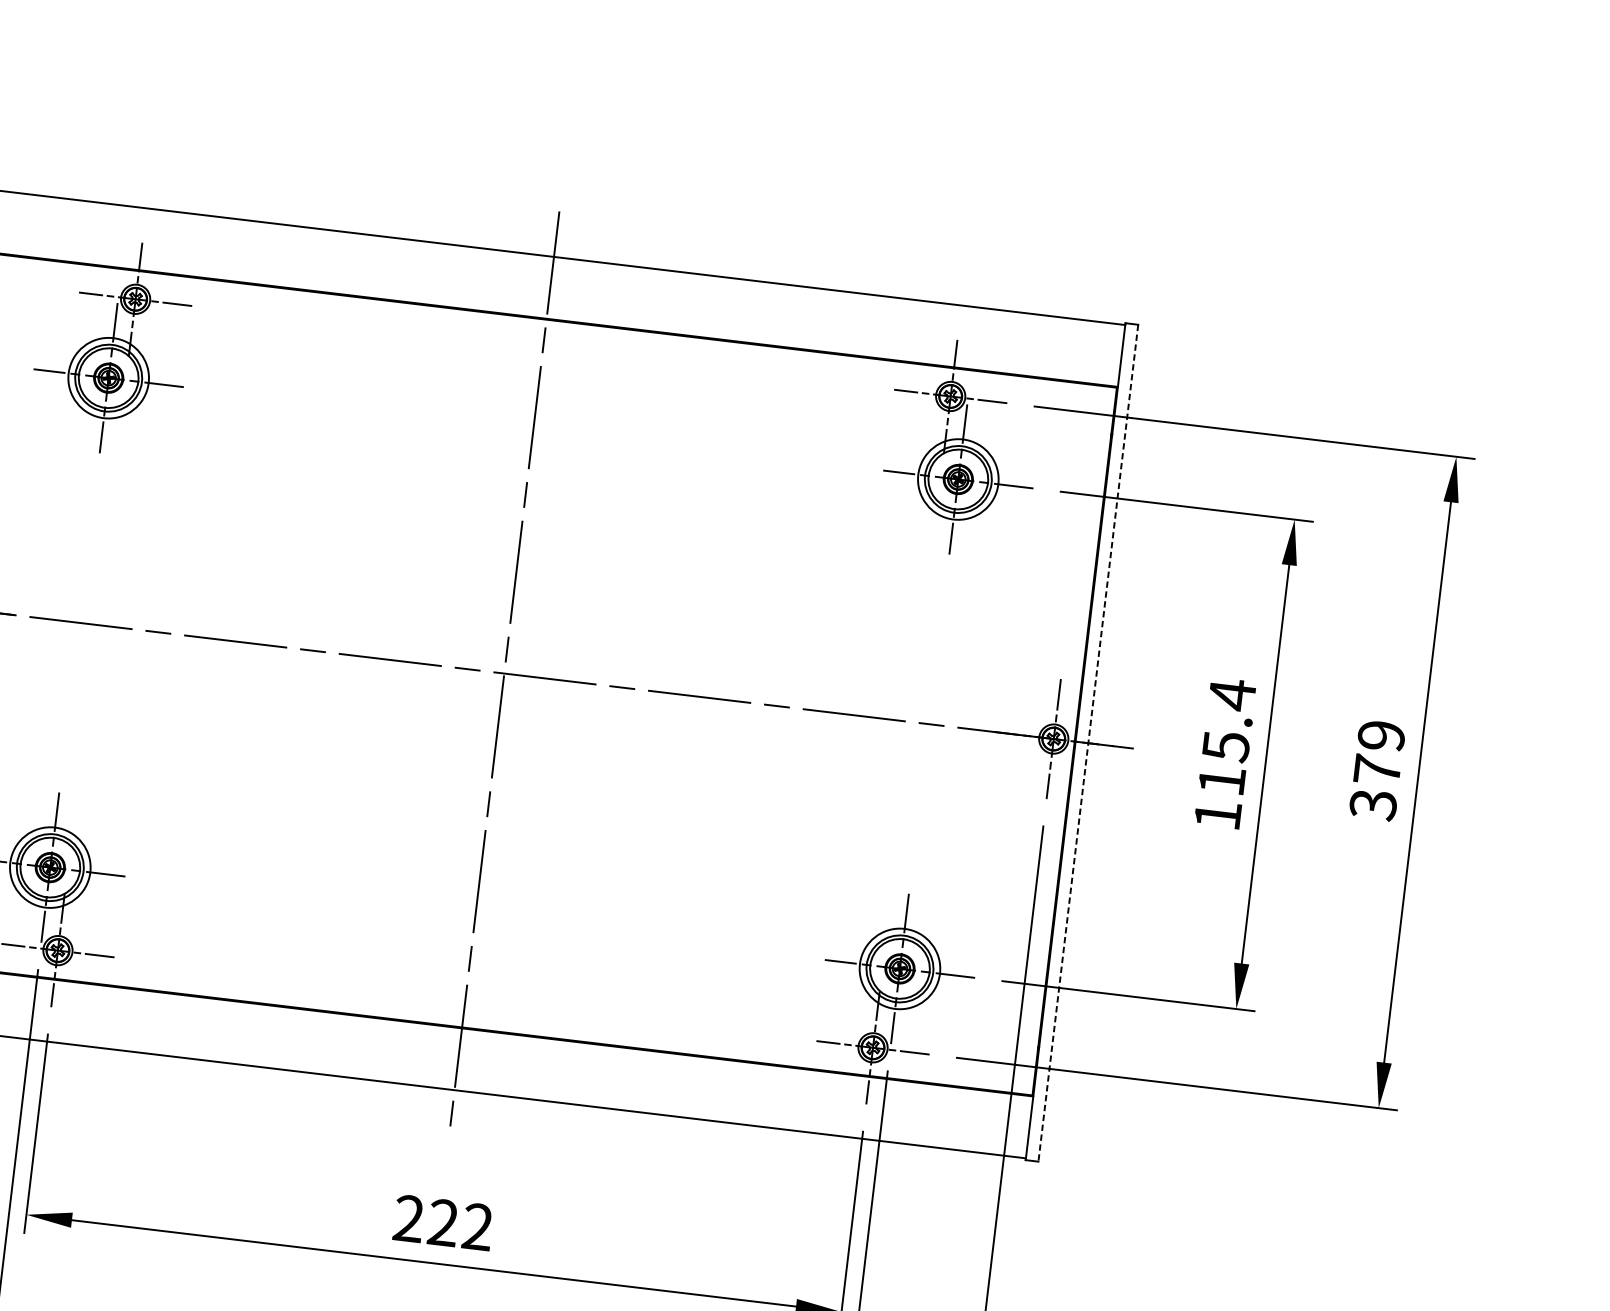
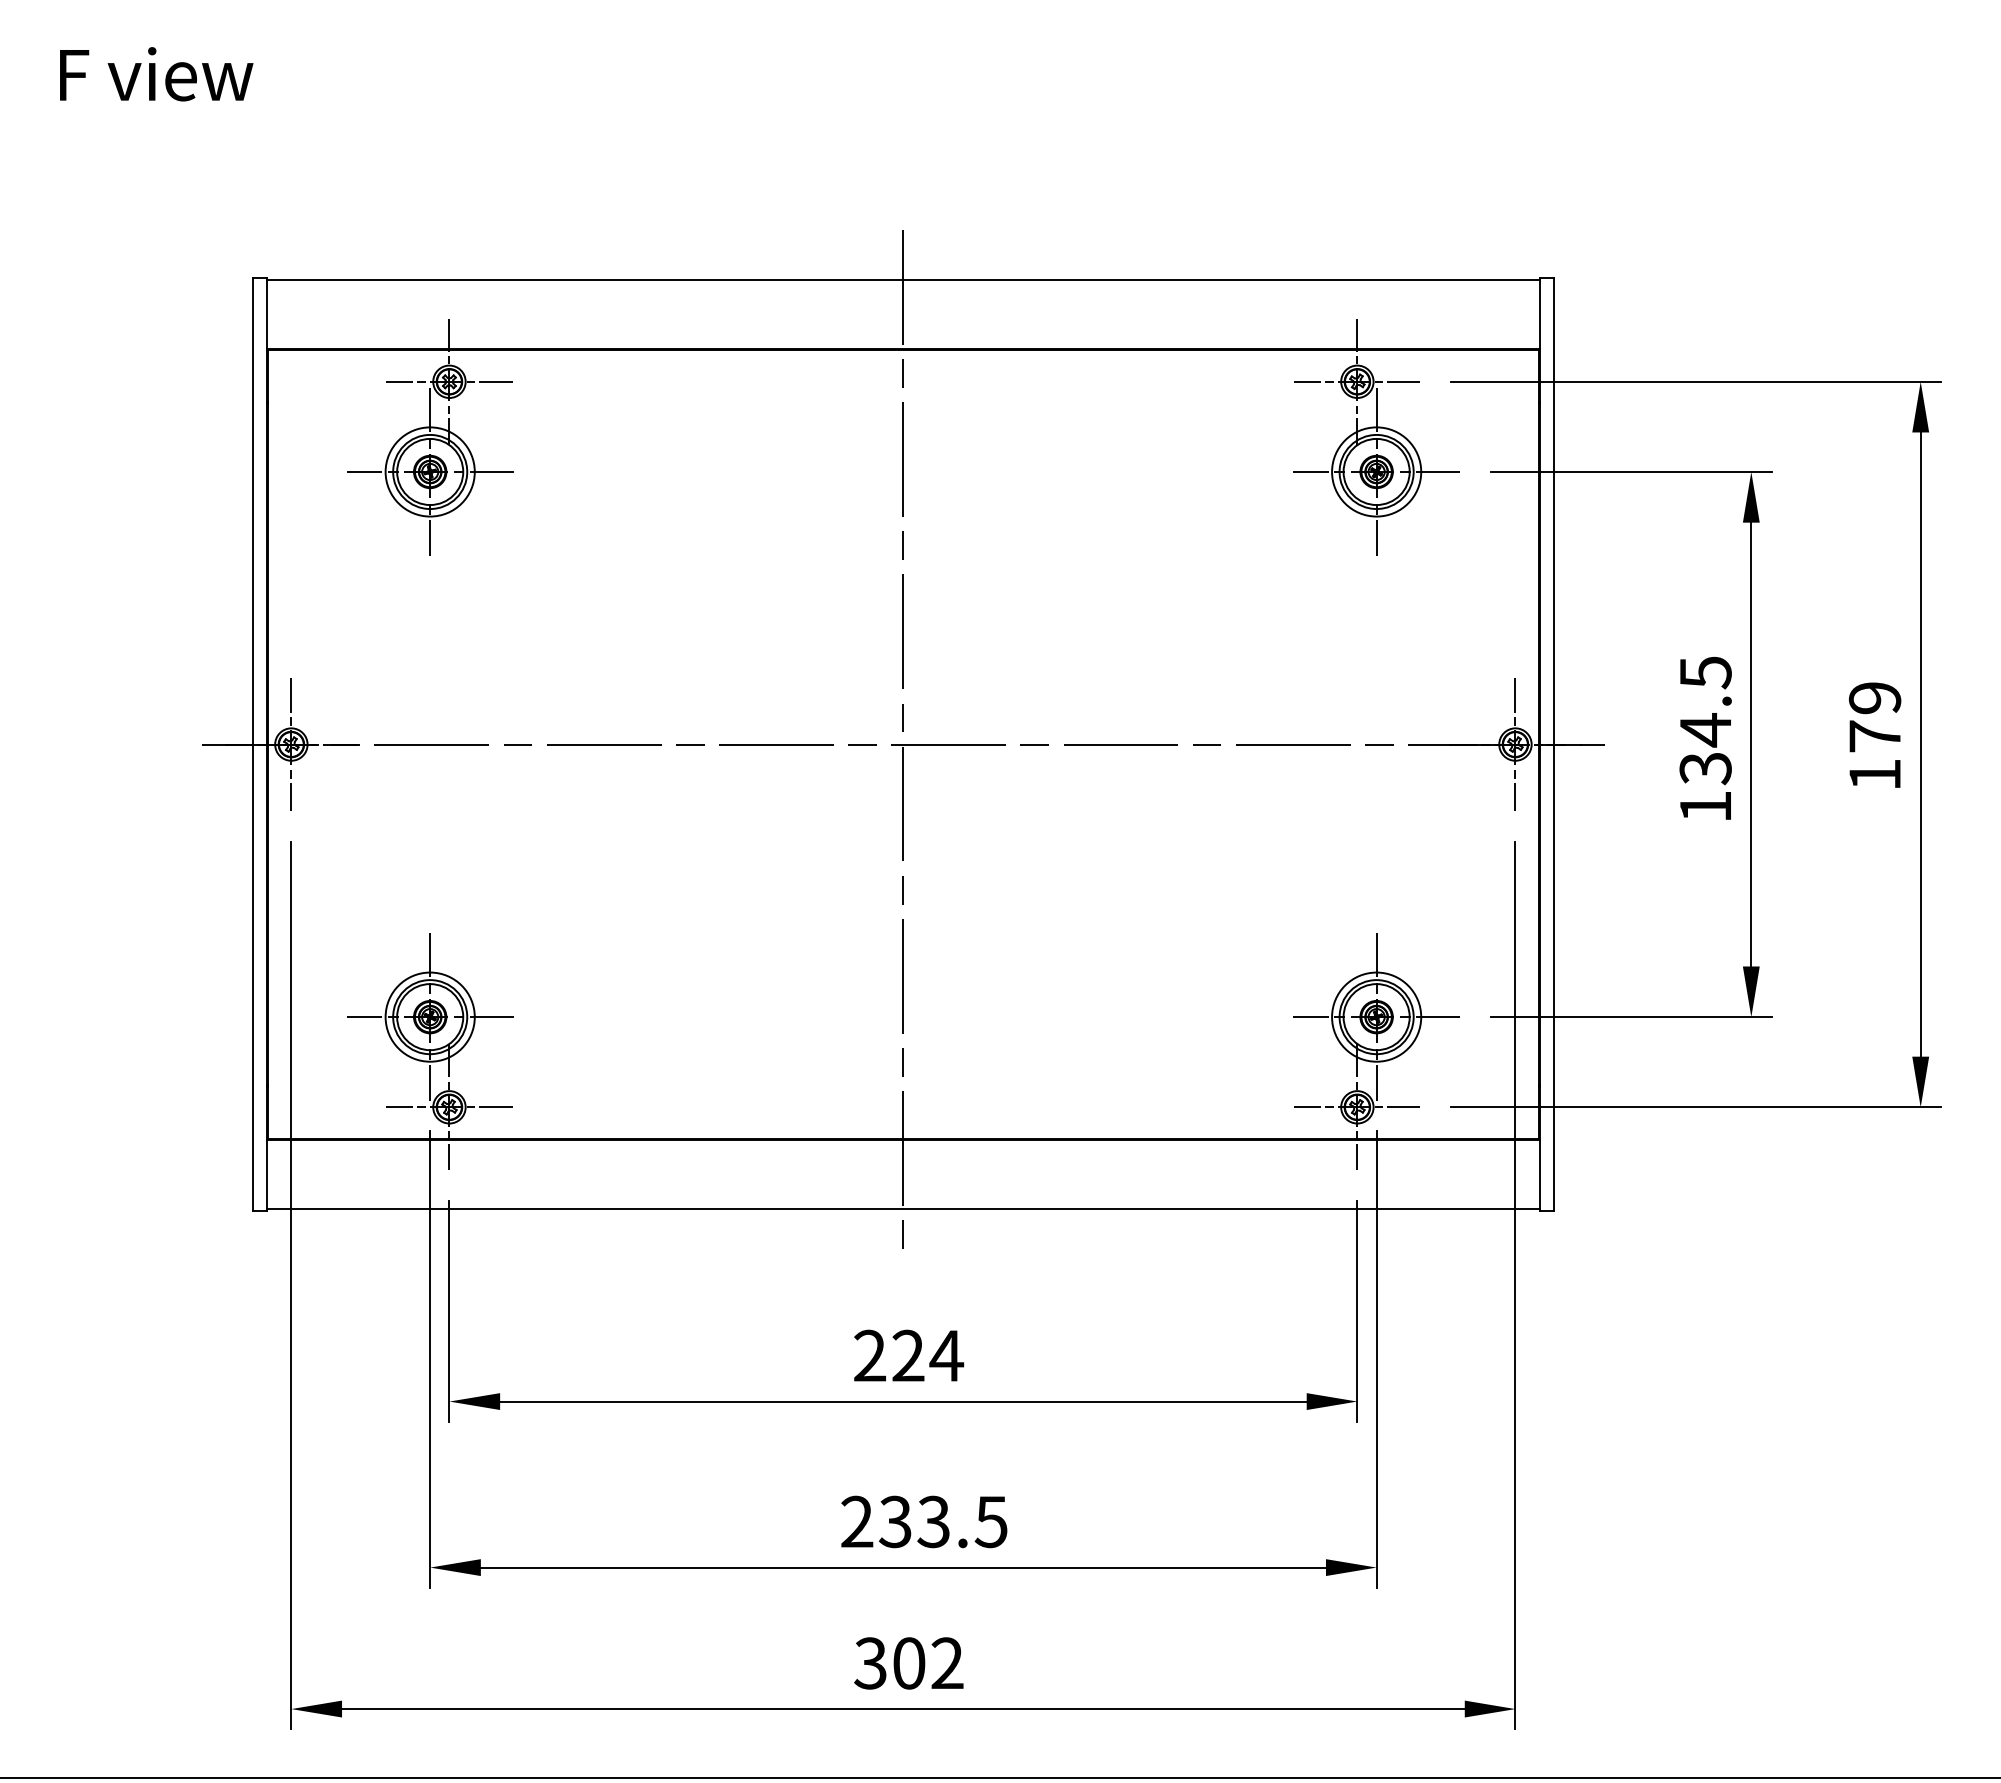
text: (1226, 737) -> (1705, 720), 115.4 -> 134.5
line: (1087, 743) -> (1553, 745), dashed -> solid
text: (1372, 805) -> (1874, 775), 379 -> 179
text: (477, 1226) -> (946, 1355), 222 -> 224

